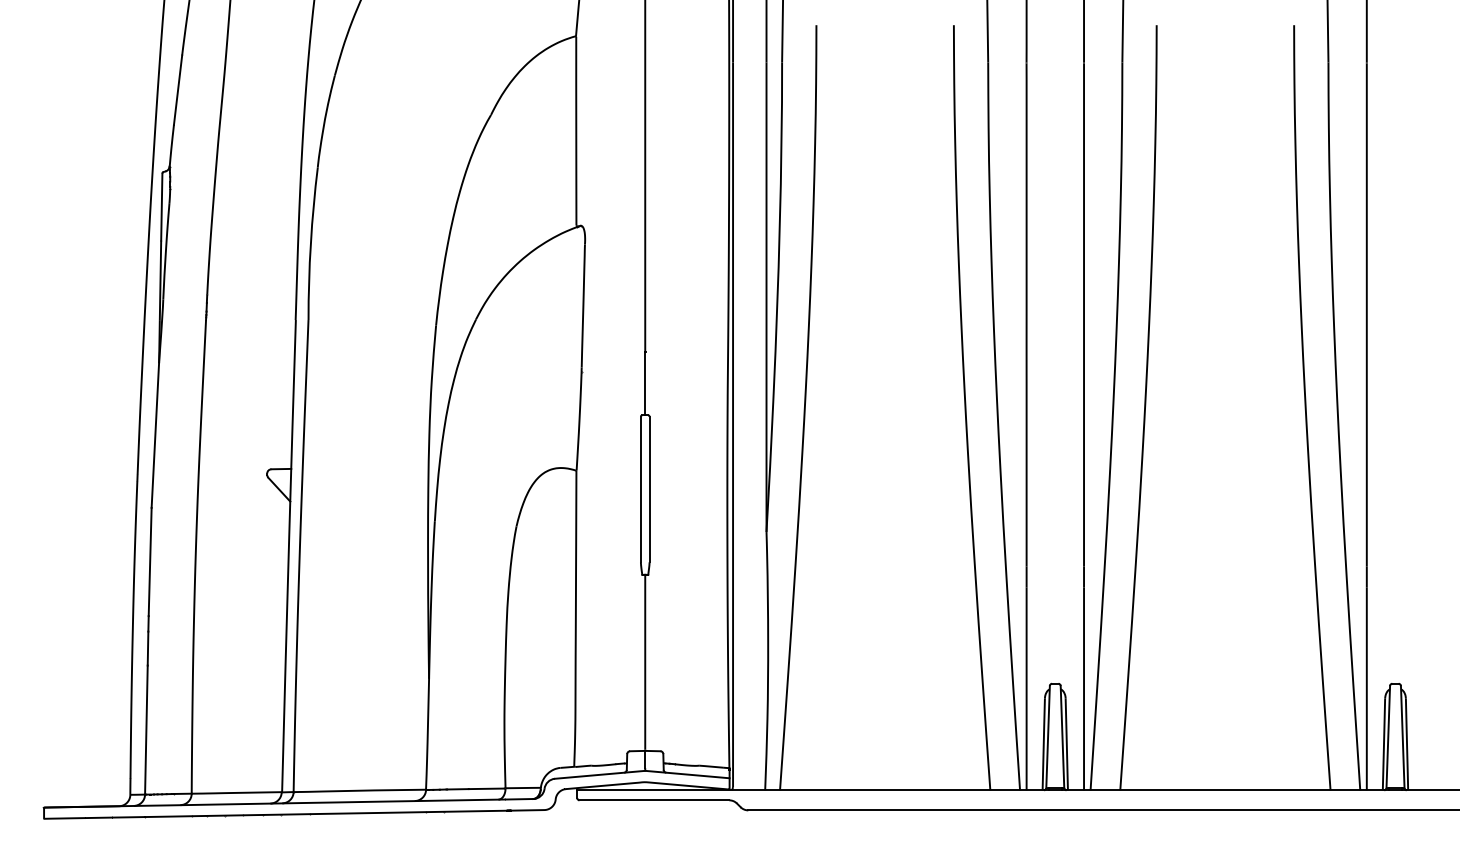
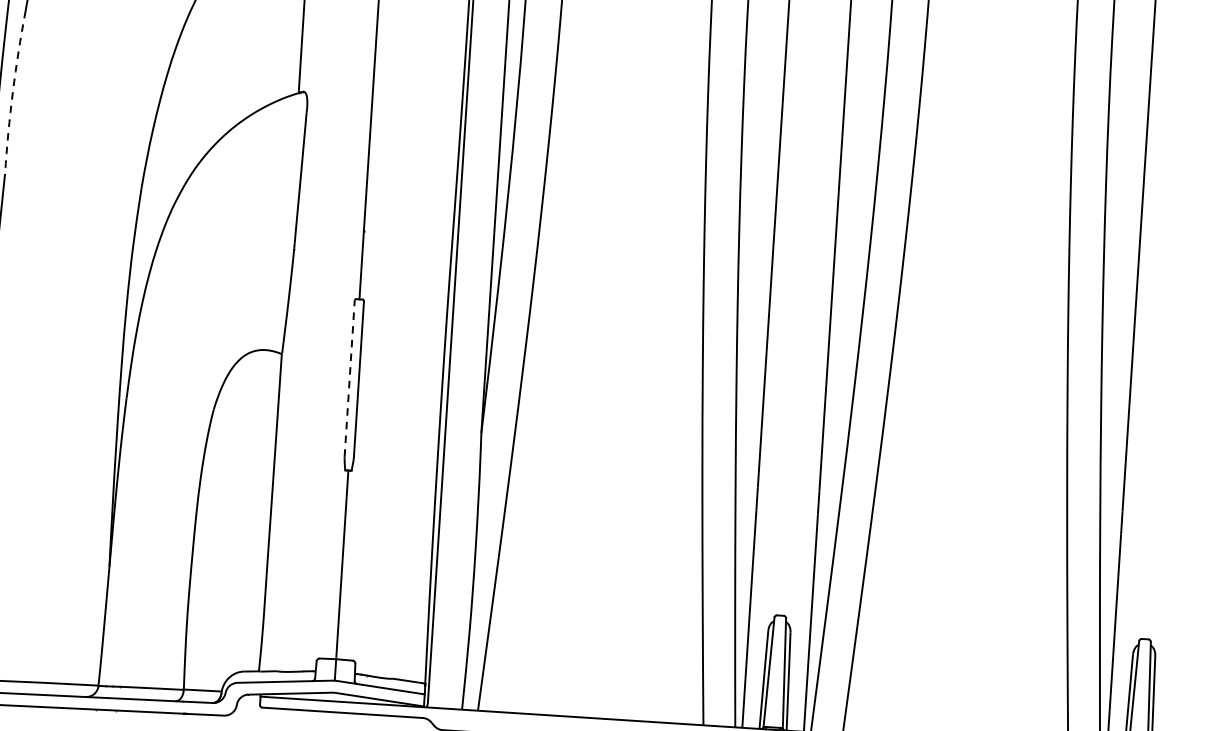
arc: (310, 243) -> (12, 92), solid -> dashed
line: (640, 489) -> (349, 378), solid -> dashed

